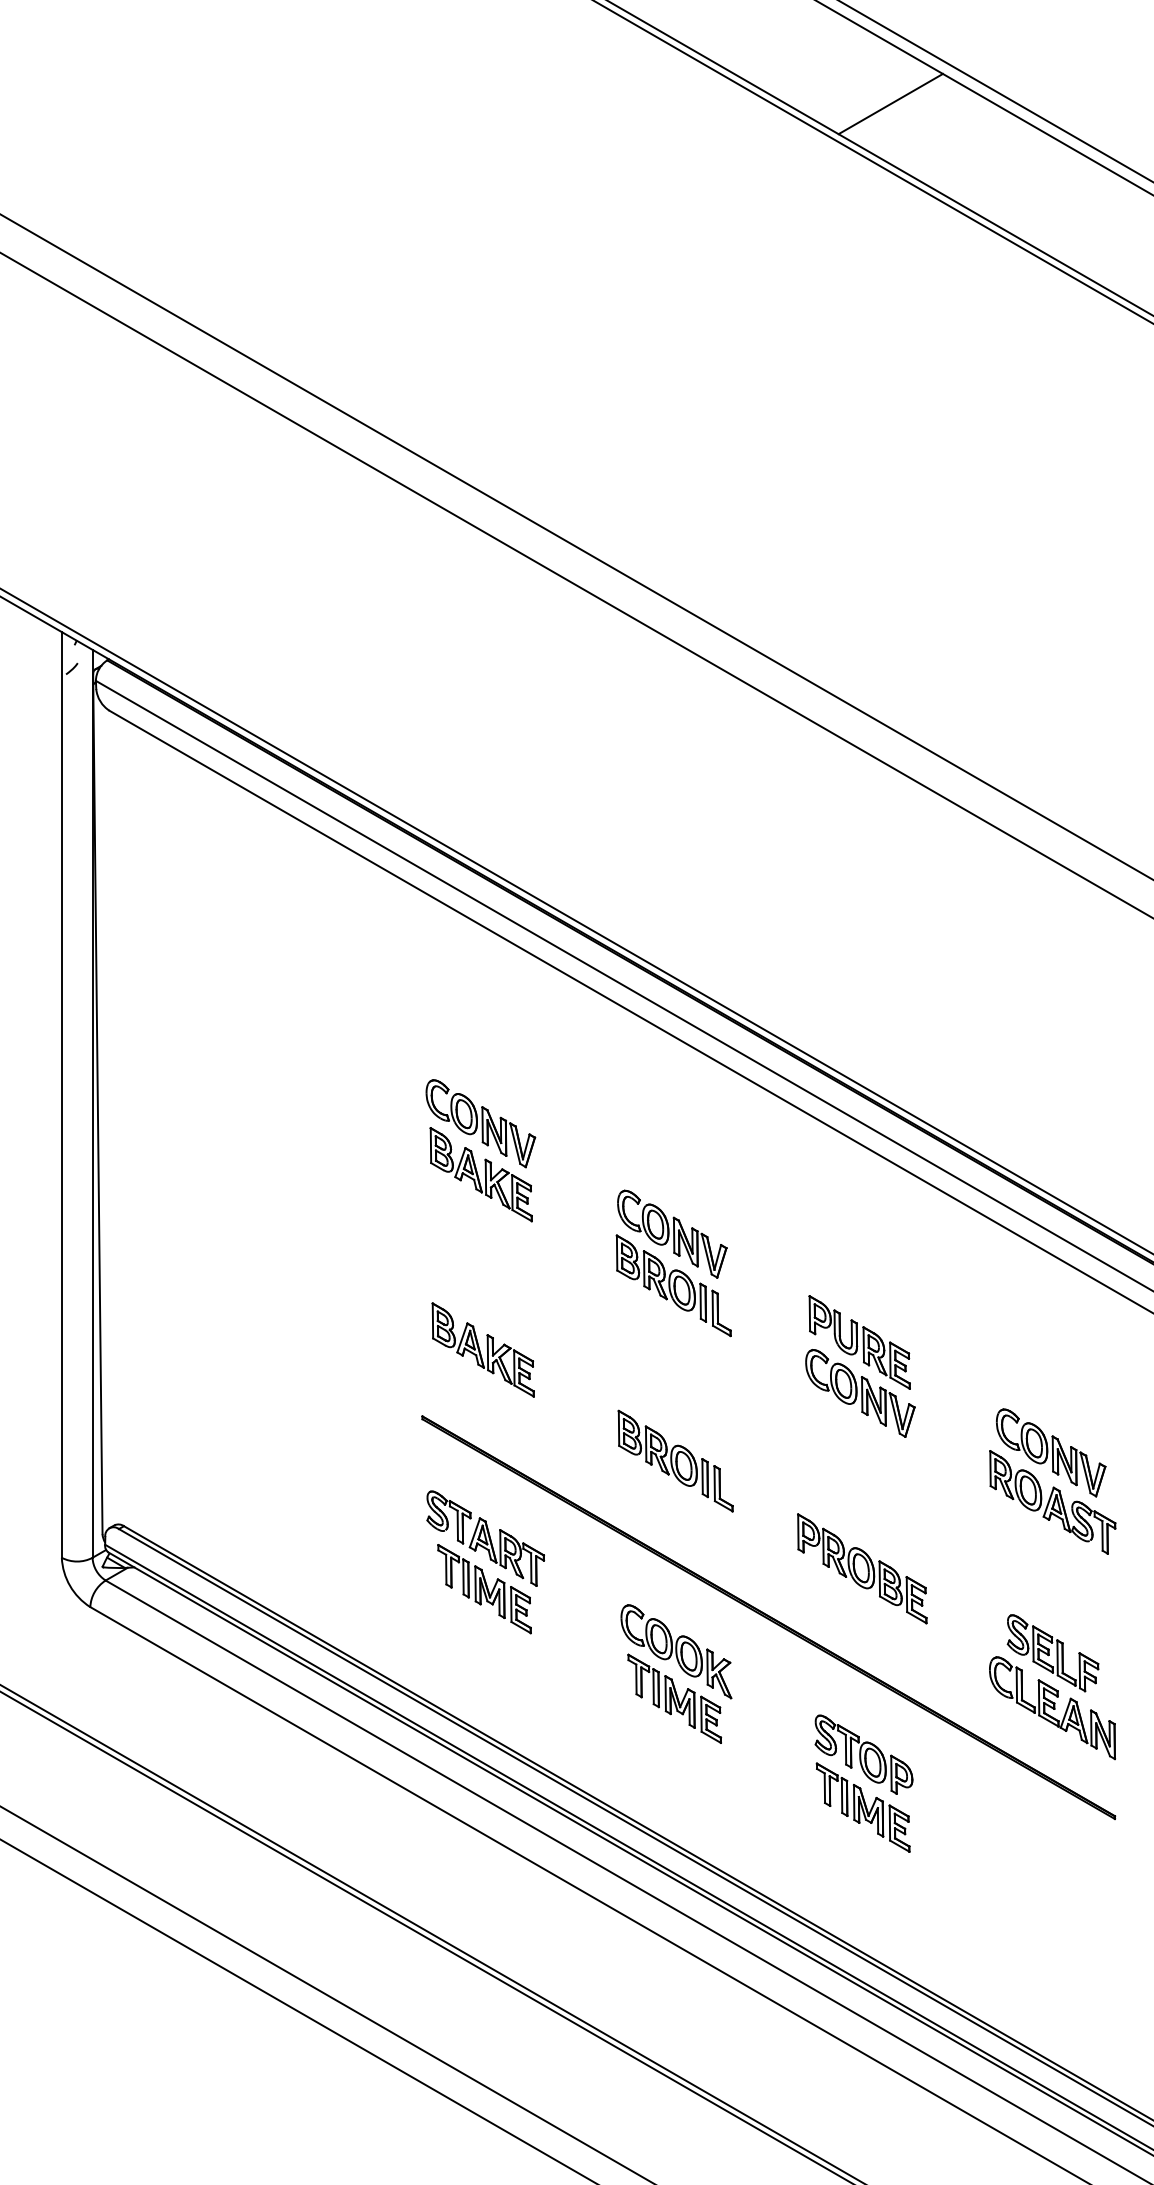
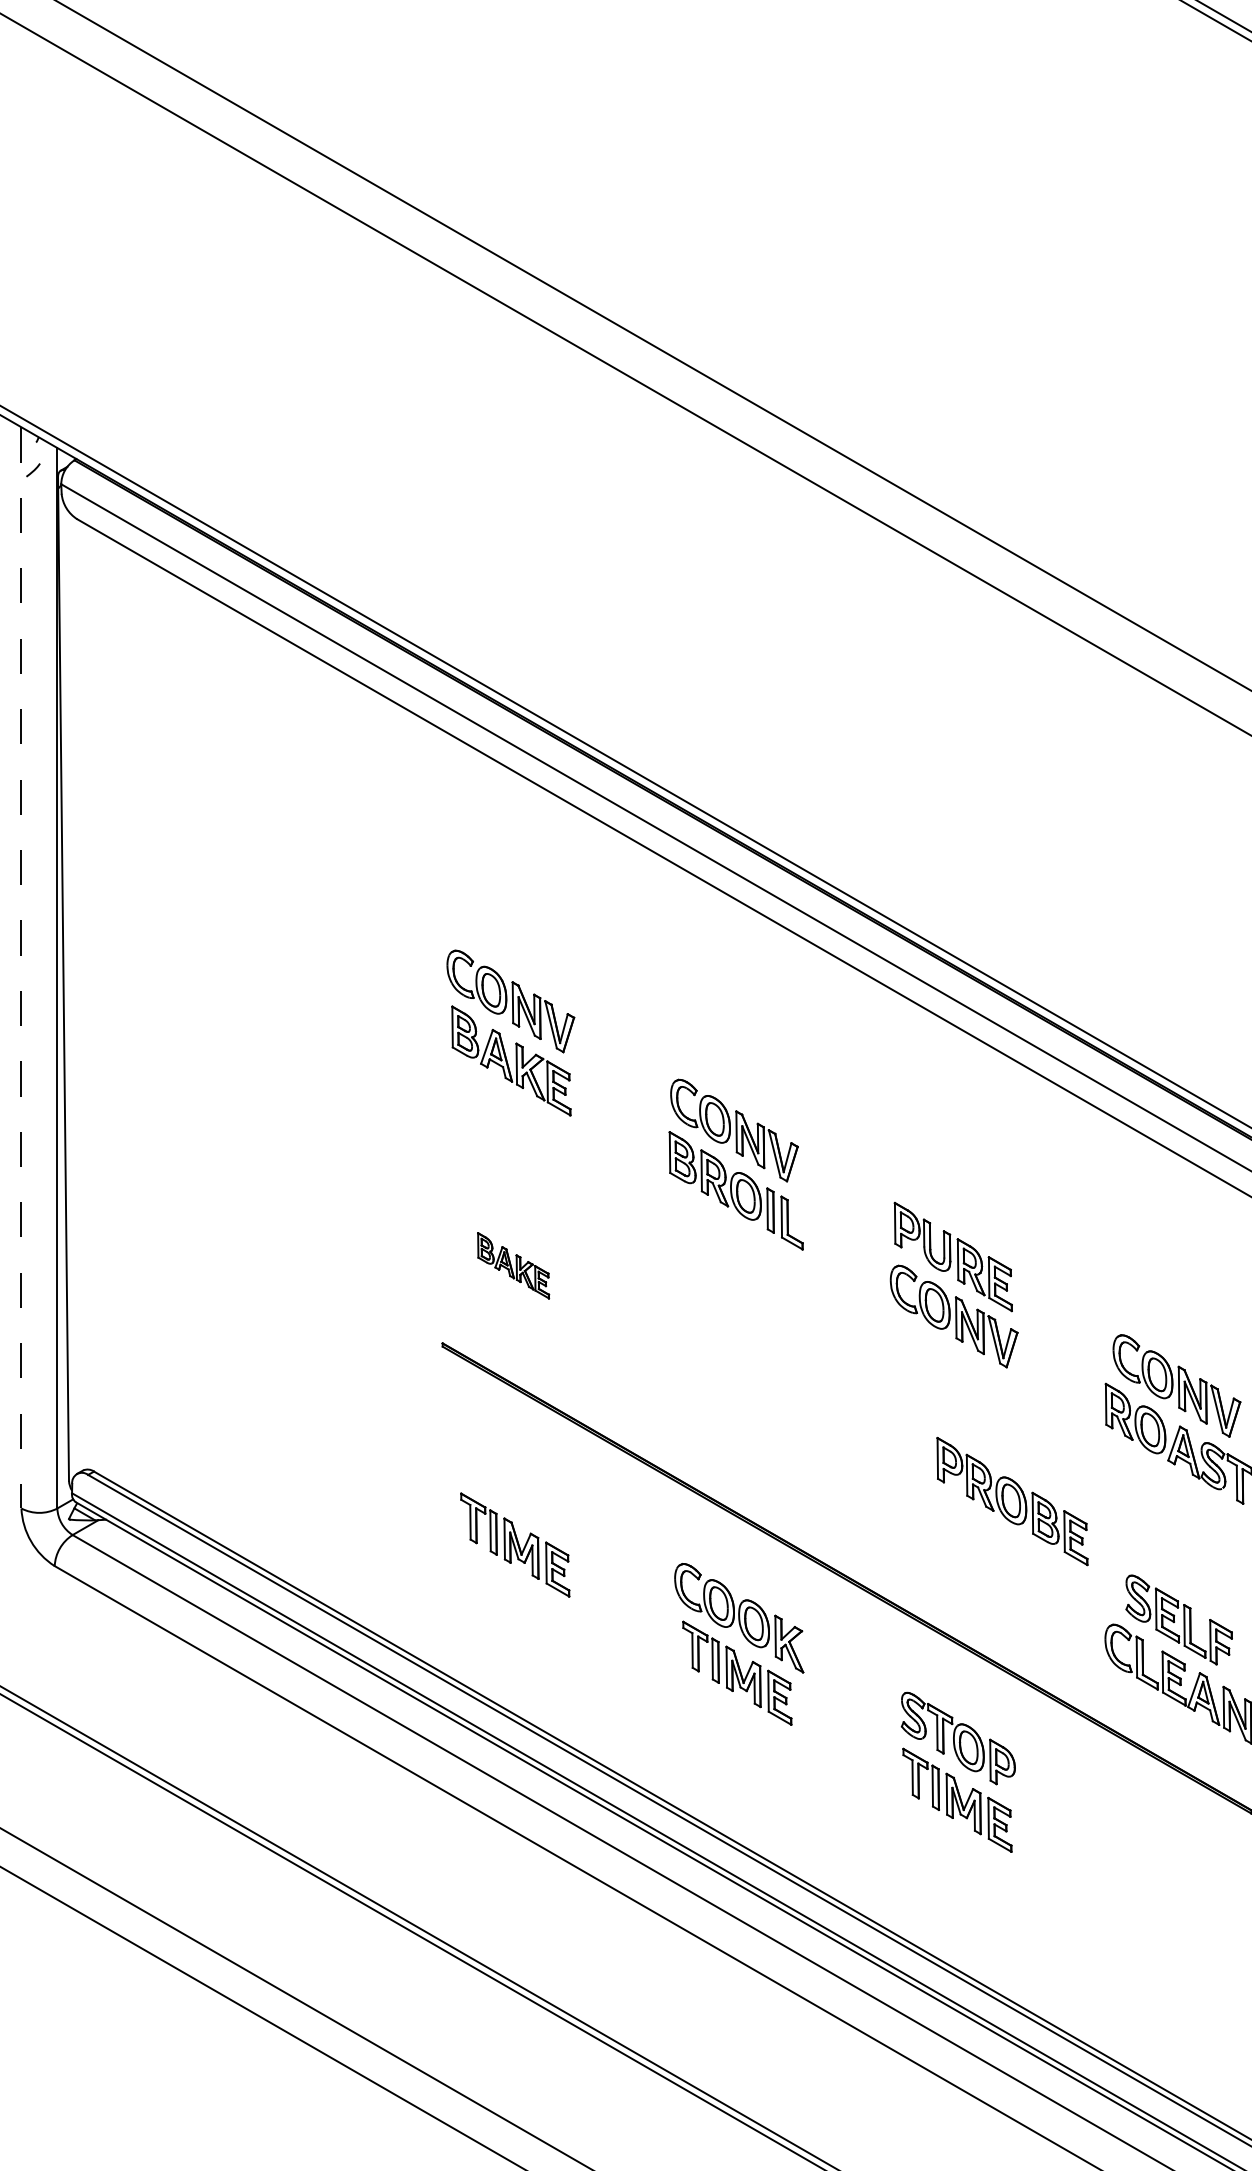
line: (61, 1094) -> (21, 967), solid -> dashed
part: (482, 1349) -> (512, 1265), size x0.6
part: (675, 1460) -> (738, 1394), removed
part: (485, 1538) -> (516, 1485), removed
part: (862, 1568) -> (1012, 1501), moved

